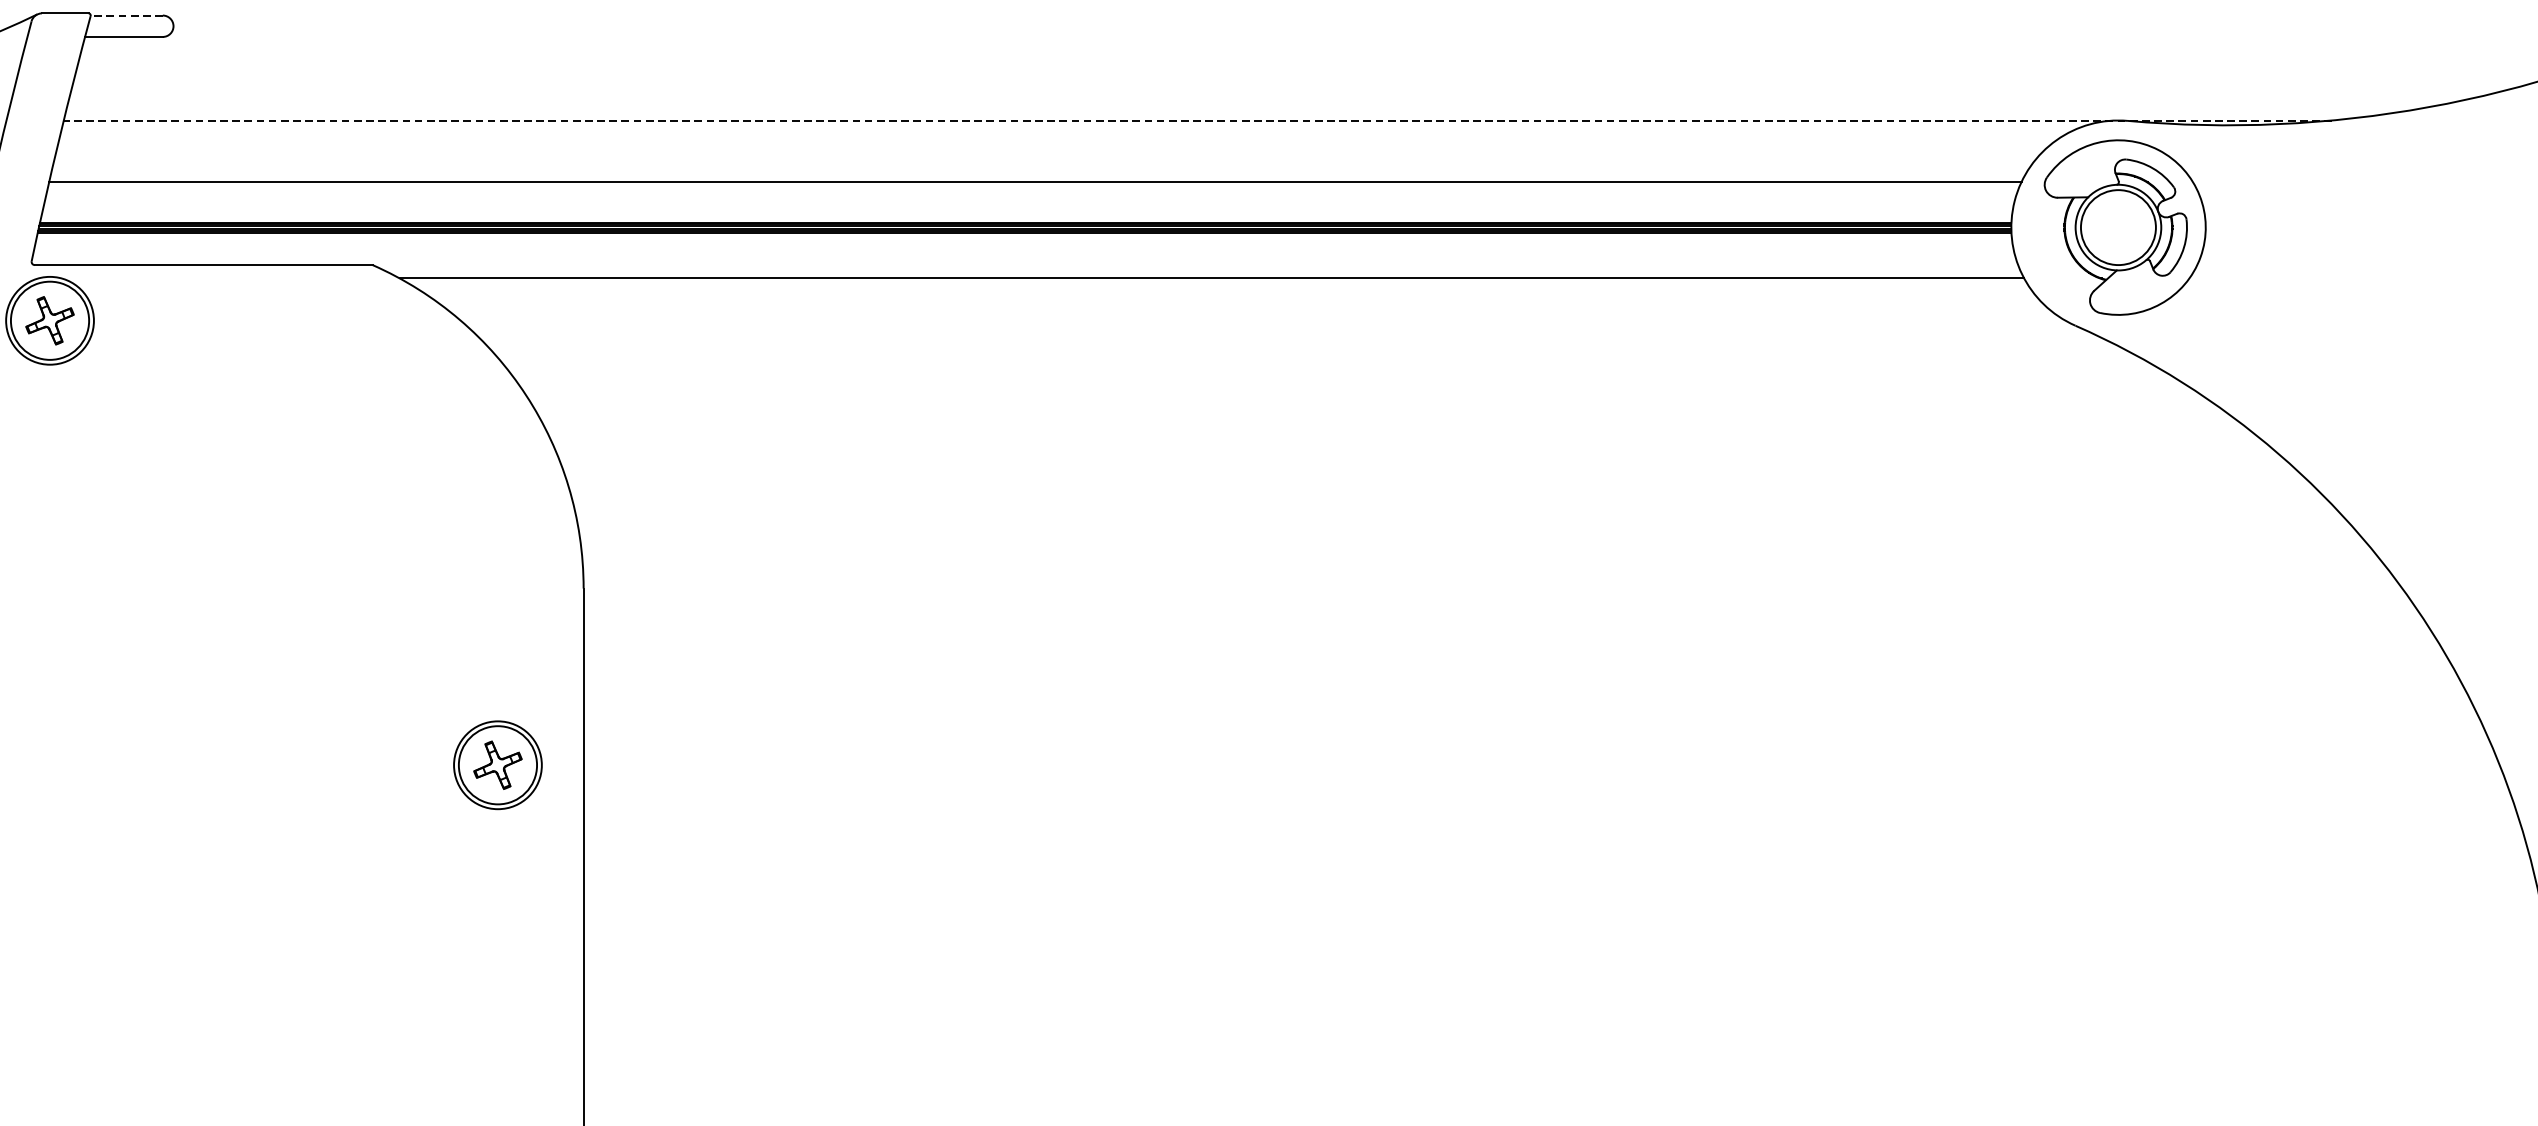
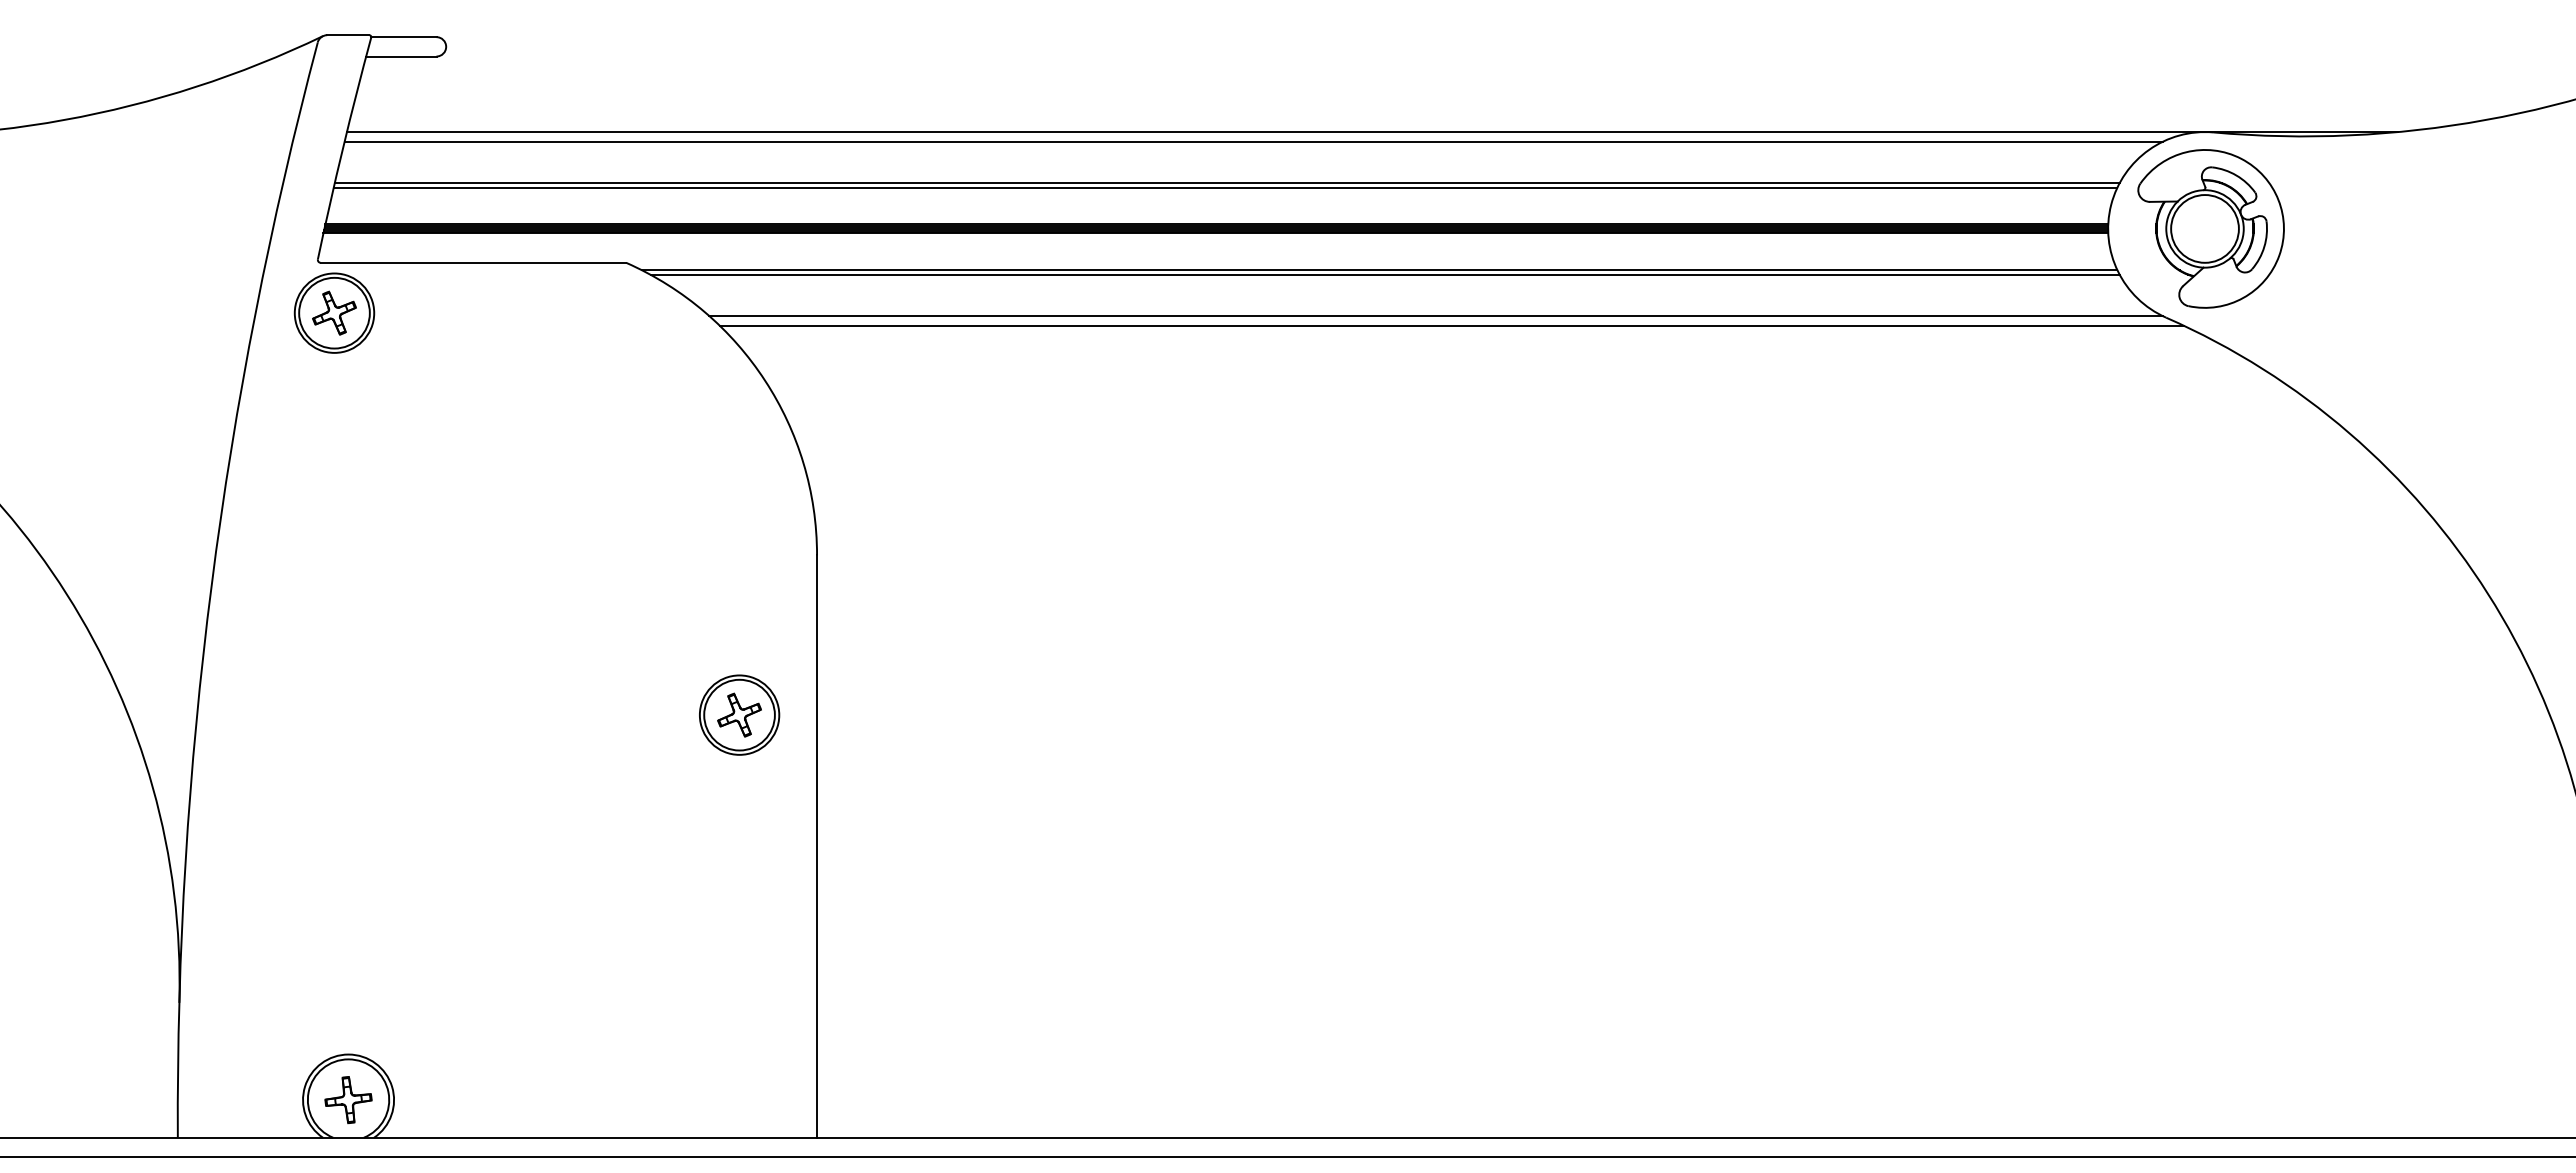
line: (126, 15) -> (403, 37), dashed -> solid
line: (1197, 120) -> (1372, 132), dashed -> solid
line: (1066, 130) -> (1253, 141), added
line: (1036, 176) -> (1226, 182), added
line: (1205, 273) -> (1379, 270), added
line: (1267, 324) -> (1435, 316), added
line: (1285, 334) -> (1451, 325), added

